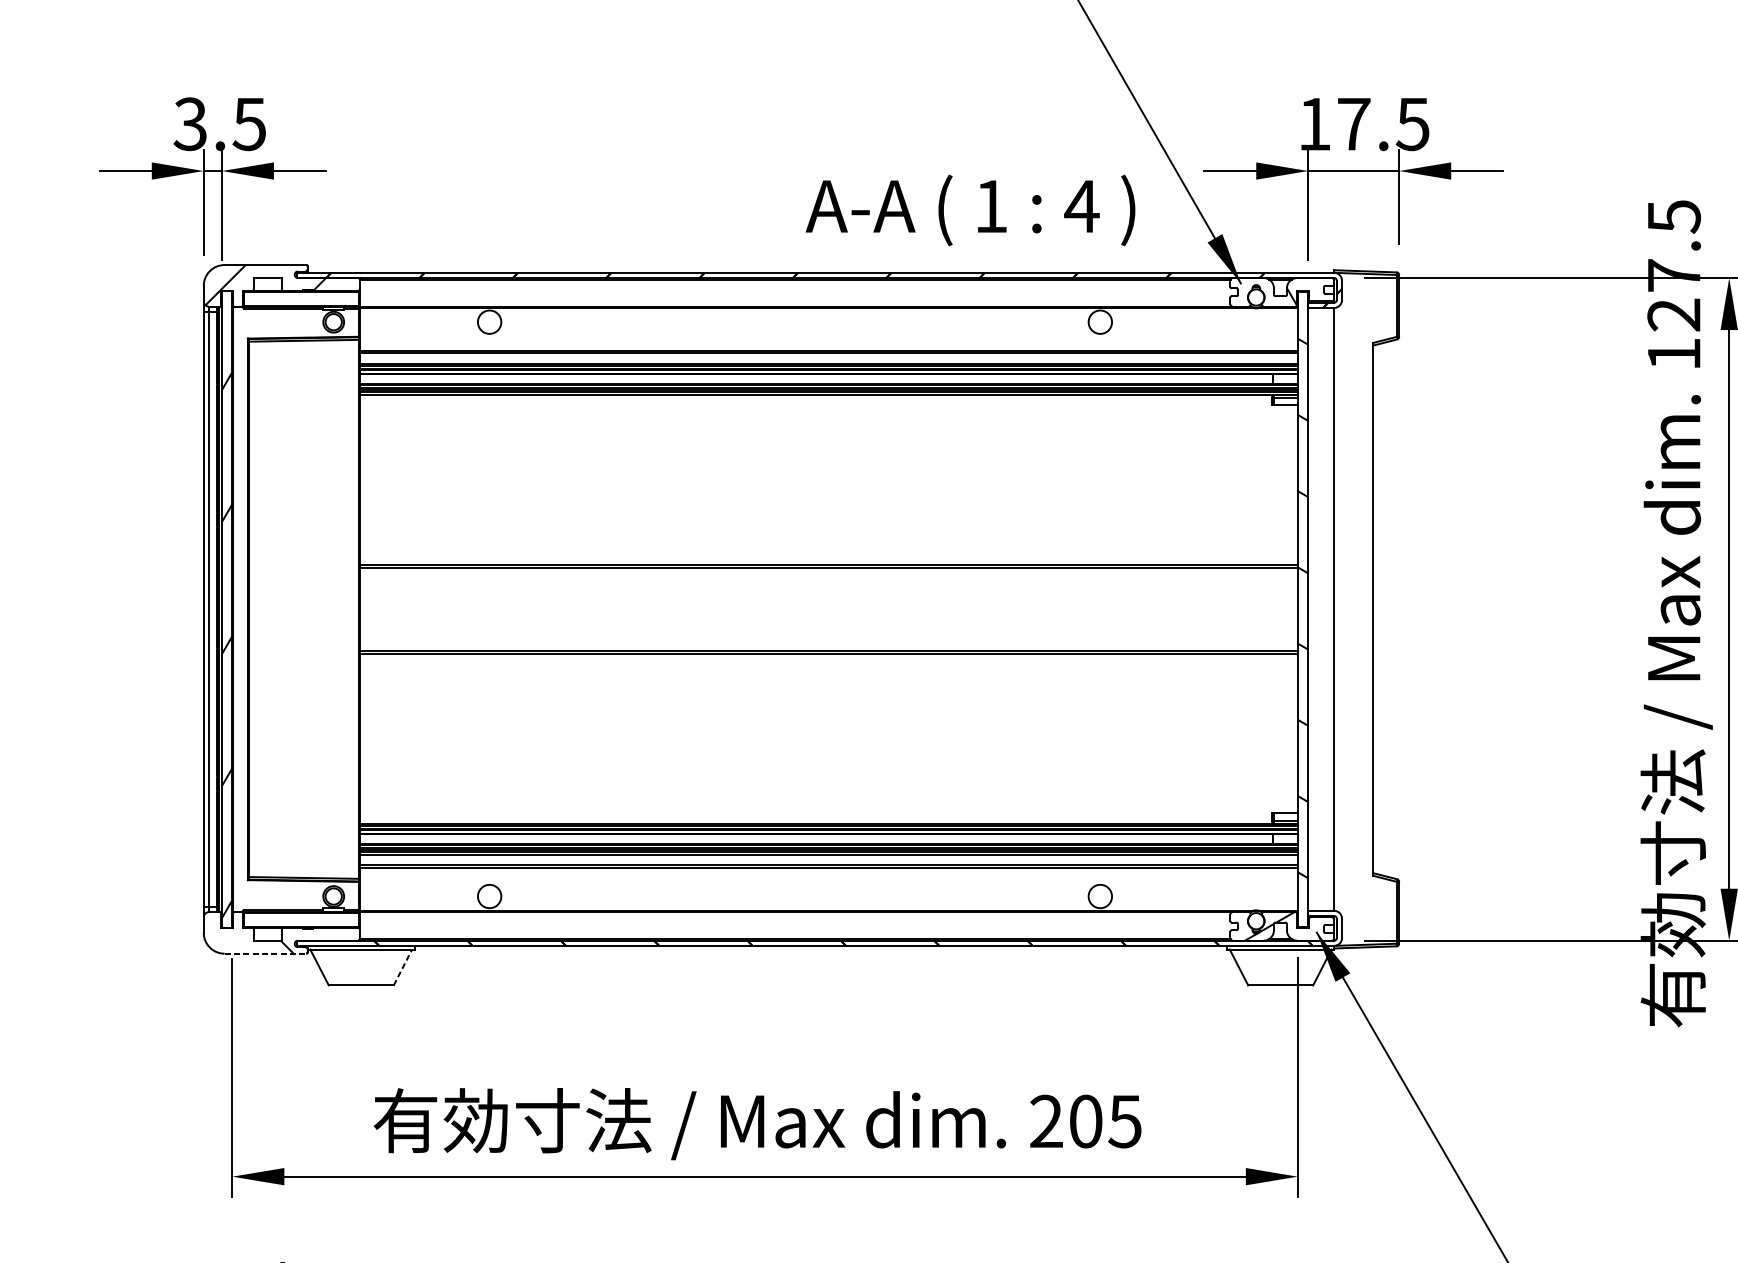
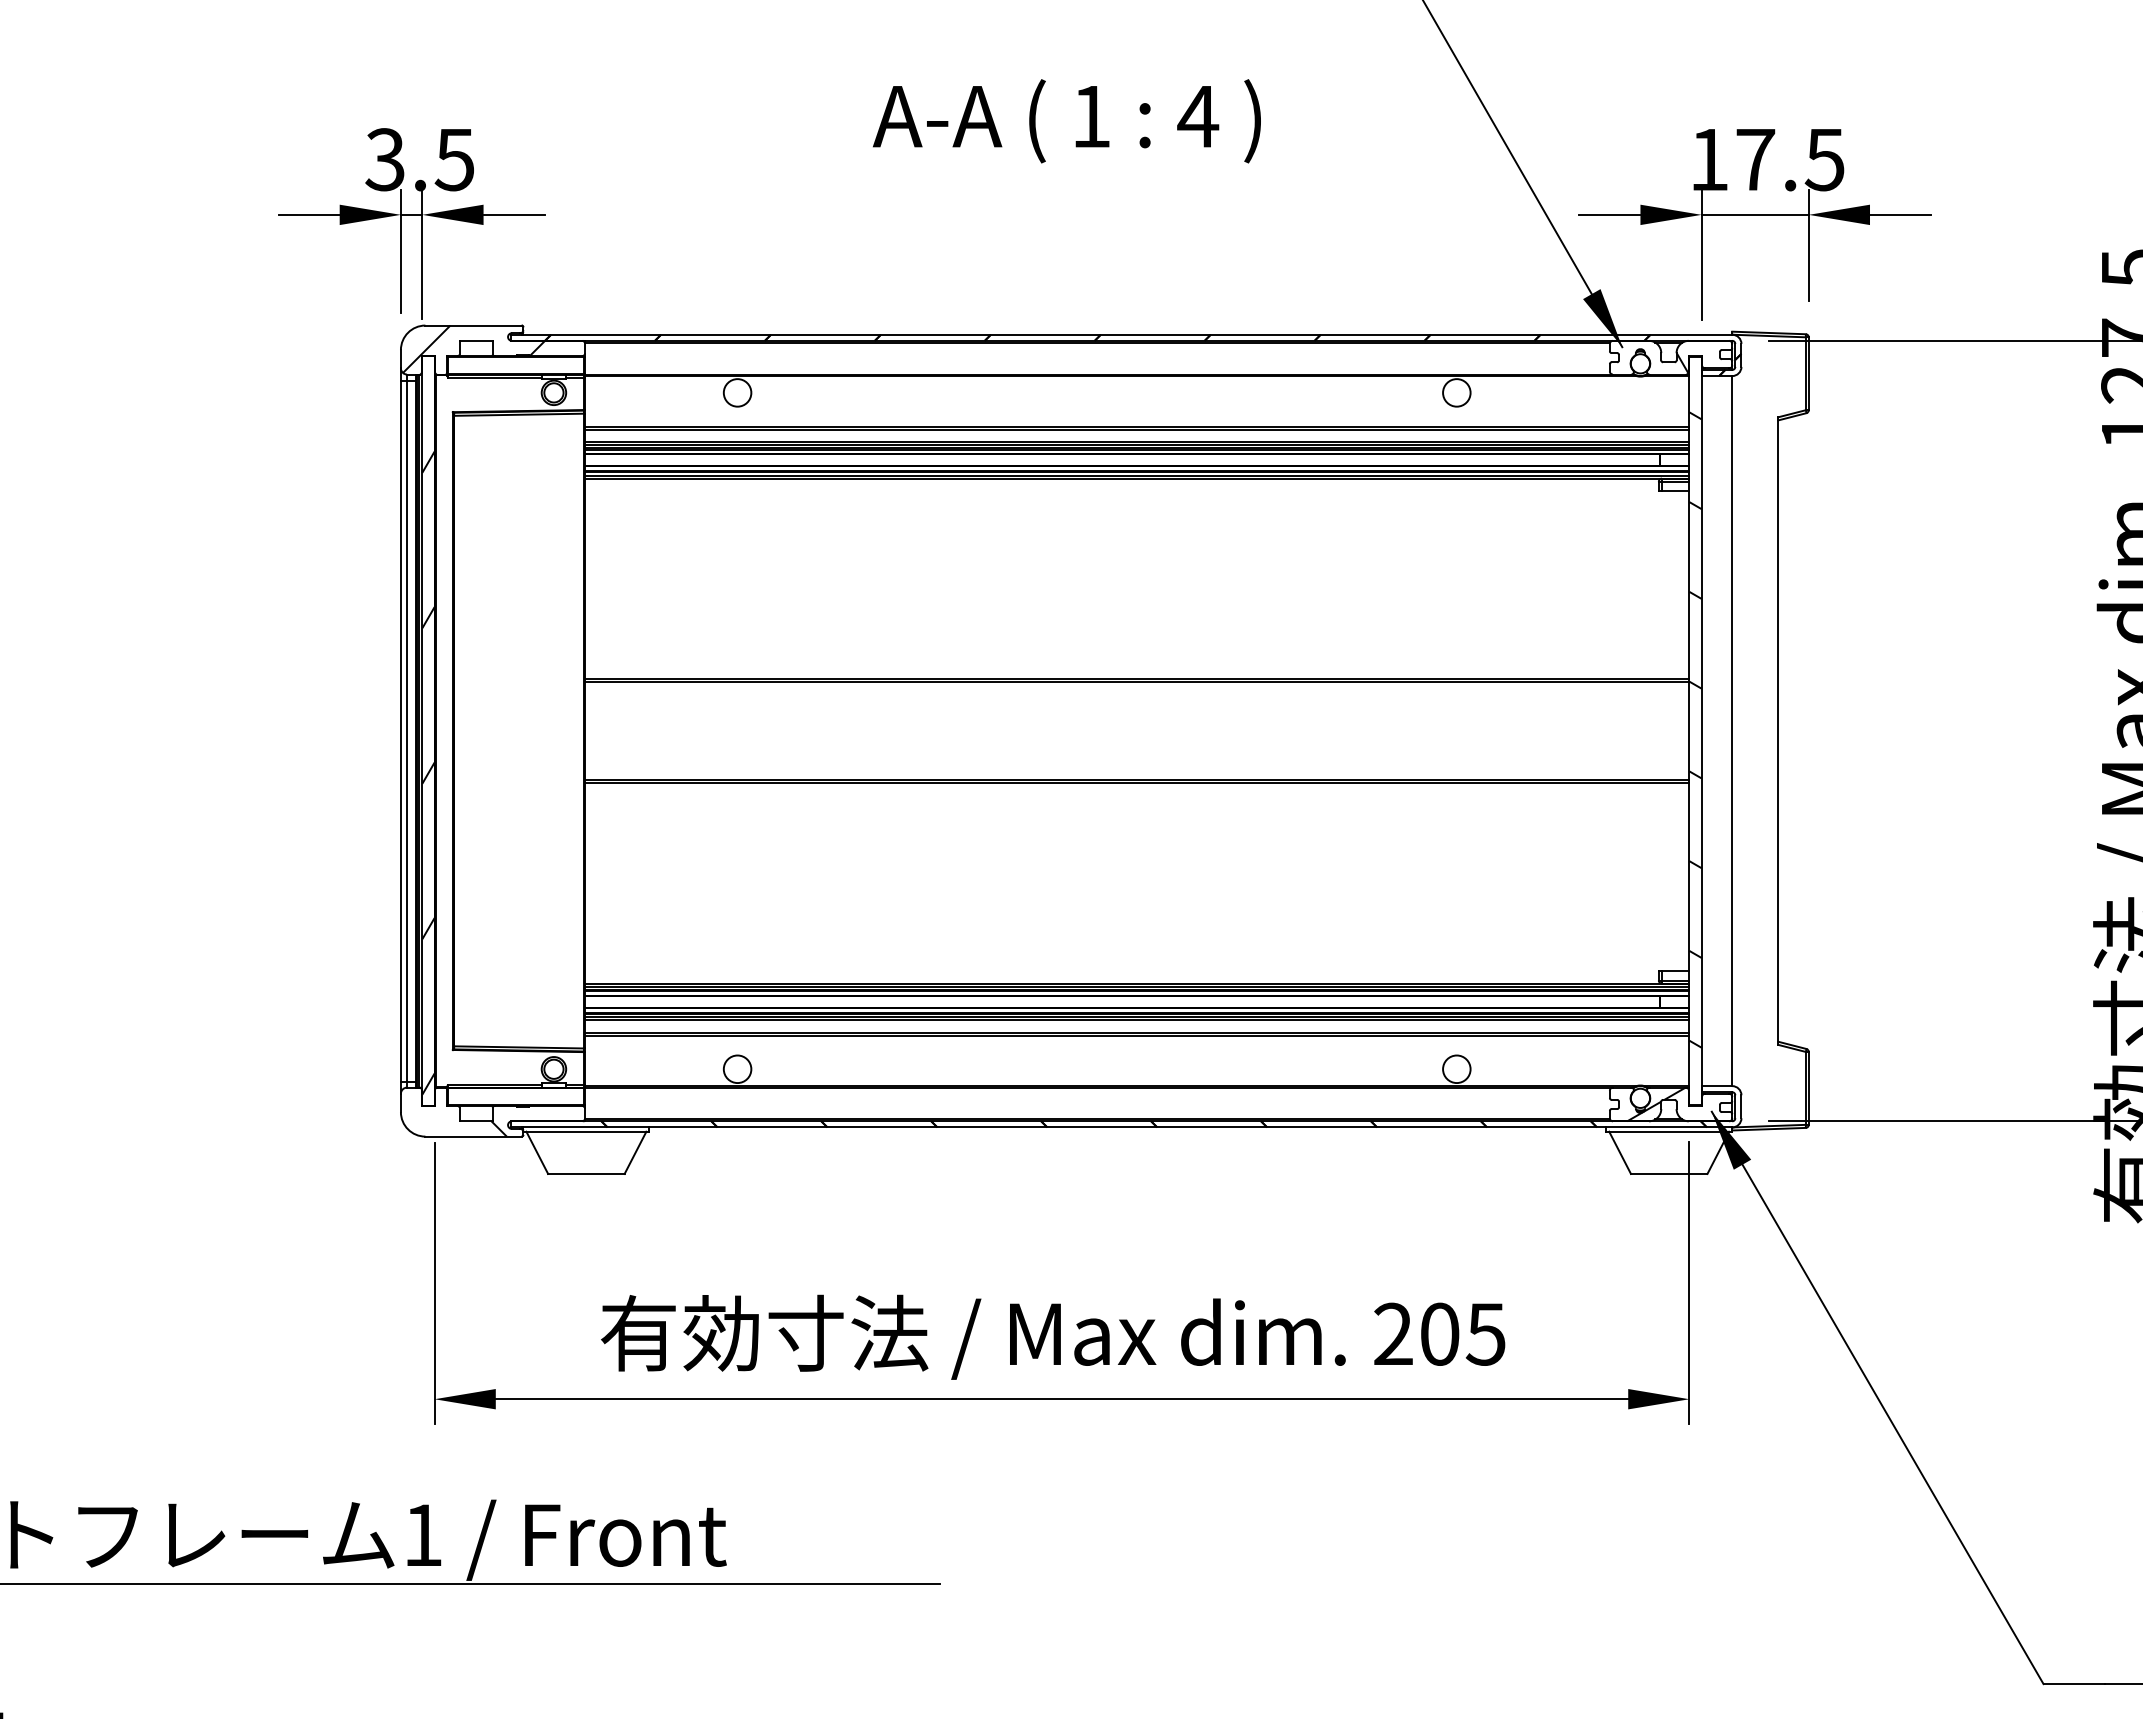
text: (970, 210) -> (1066, 121), moved
line: (265, 953) -> (473, 1136), dashed -> solid
line: (402, 967) -> (635, 1152), dashed -> solid

